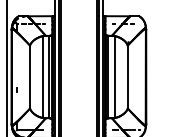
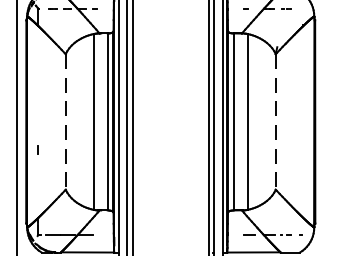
line: (29, 77) -> (64, 122), solid -> dashed
line: (127, 77) -> (275, 122), solid -> dashed

